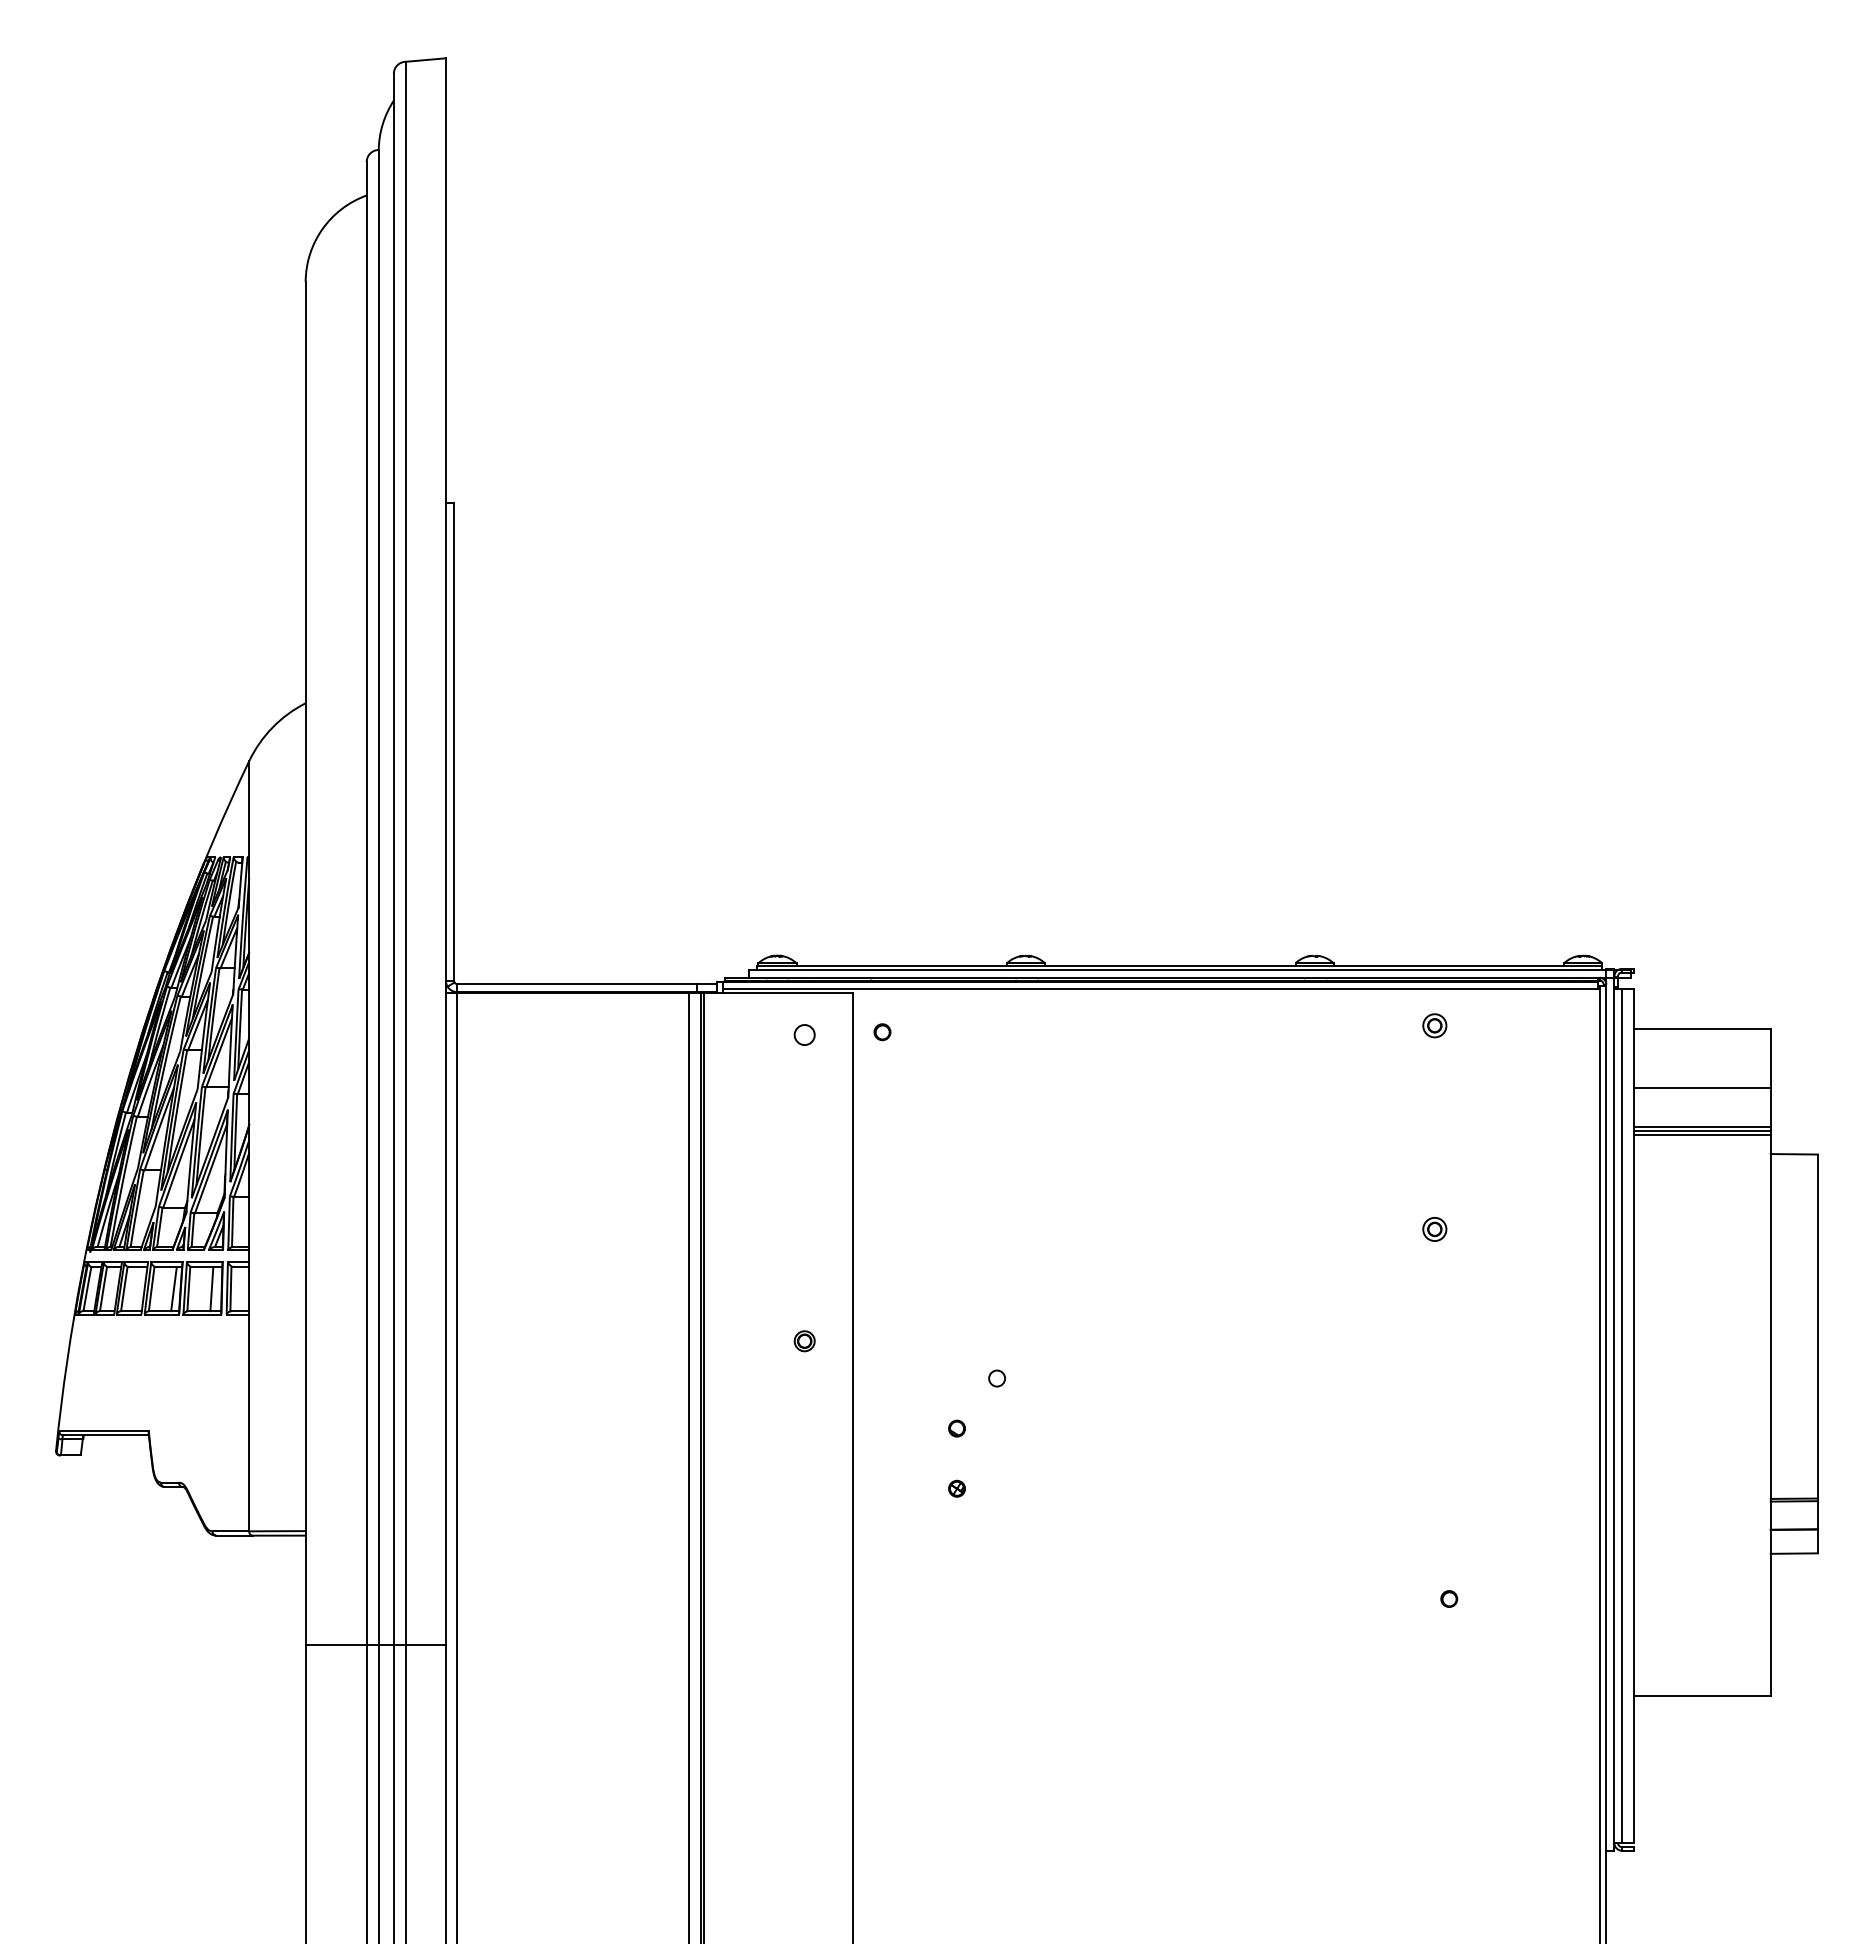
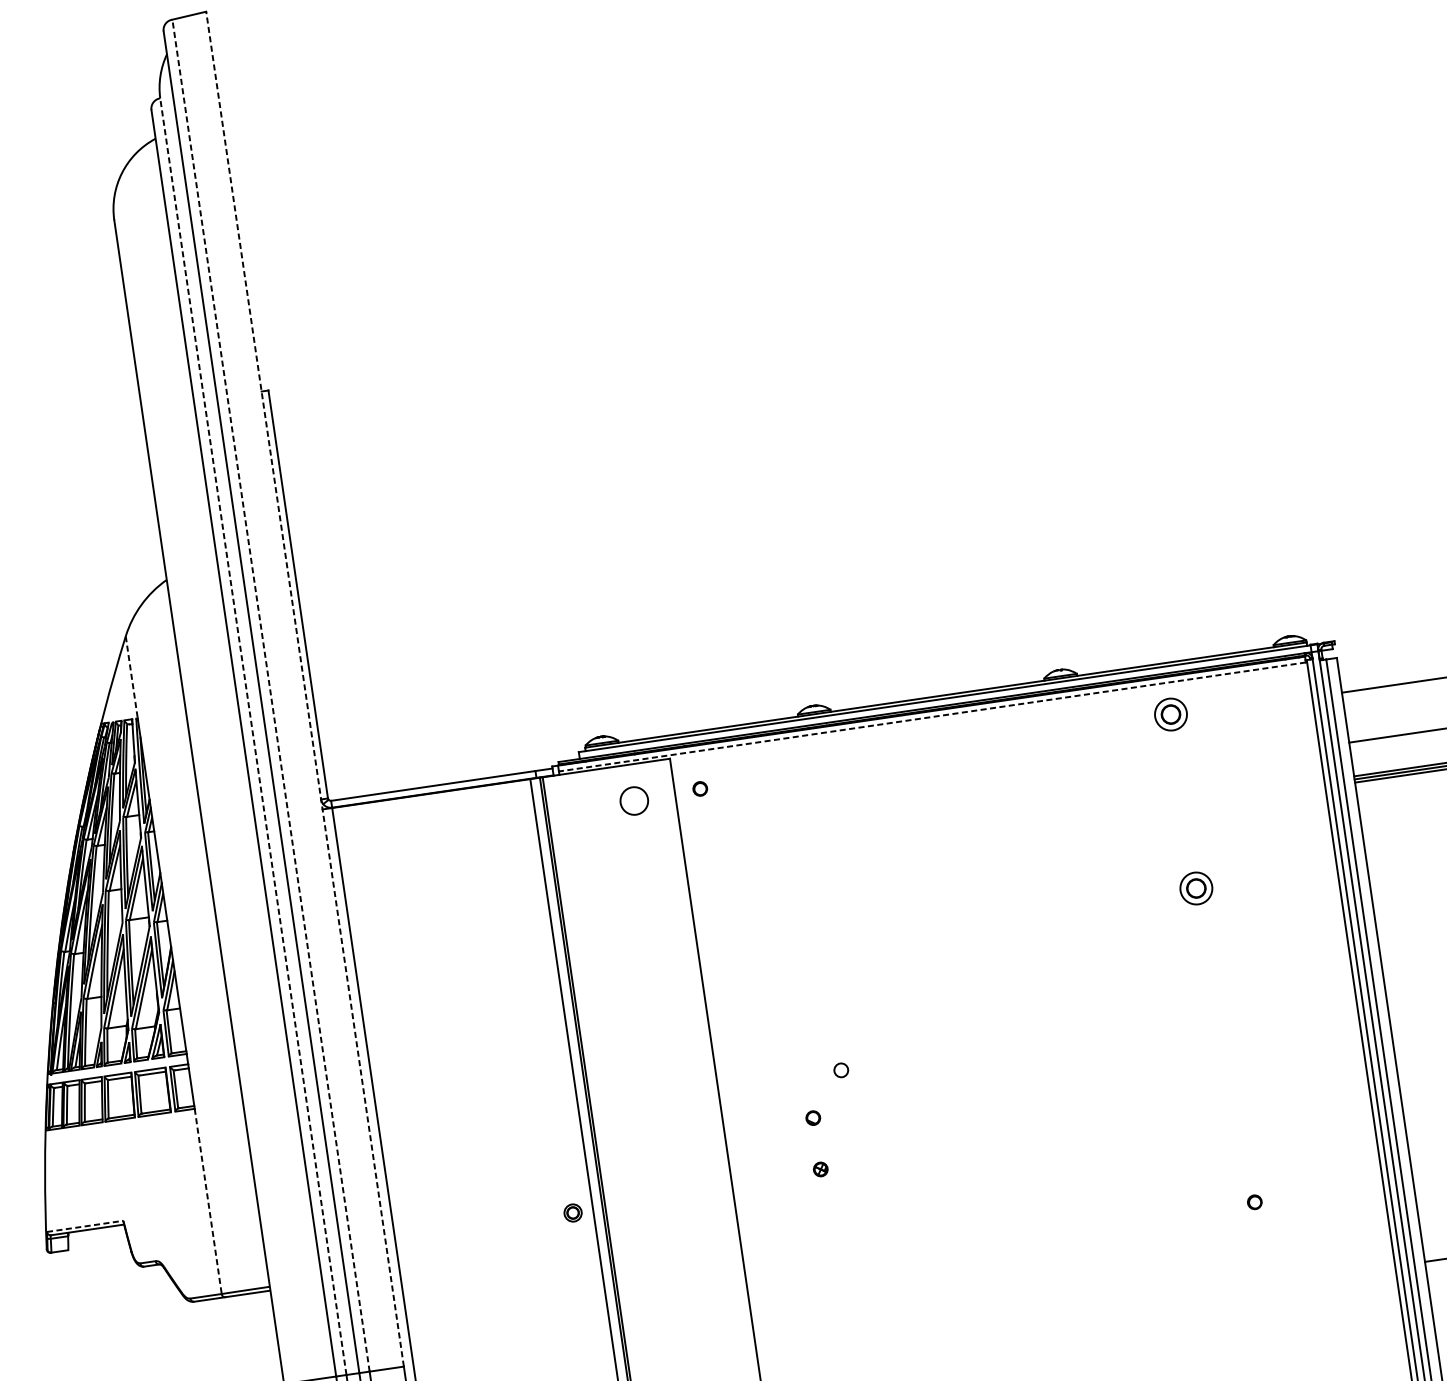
line: (249, 809) -> (132, 677), solid -> dashed
line: (445, 851) -> (304, 689), solid -> dashed
line: (405, 853) -> (270, 695), solid -> dashed
line: (378, 897) -> (253, 736), solid -> dashed
line: (1160, 988) -> (932, 716), solid -> dashed
part: (1434, 1025) -> (1170, 714), size x1.6
circle: (804, 1034) -> (633, 800), size x1.6
part: (1434, 1229) -> (1196, 888), size x1.6
line: (173, 1289) -> (126, 1096), removed
line: (211, 1289) -> (159, 1092), removed
part: (804, 1341) -> (572, 1213), moved
line: (249, 1423) -> (208, 1201), solid -> dashed
line: (104, 1430) -> (85, 1225), solid -> dashed

